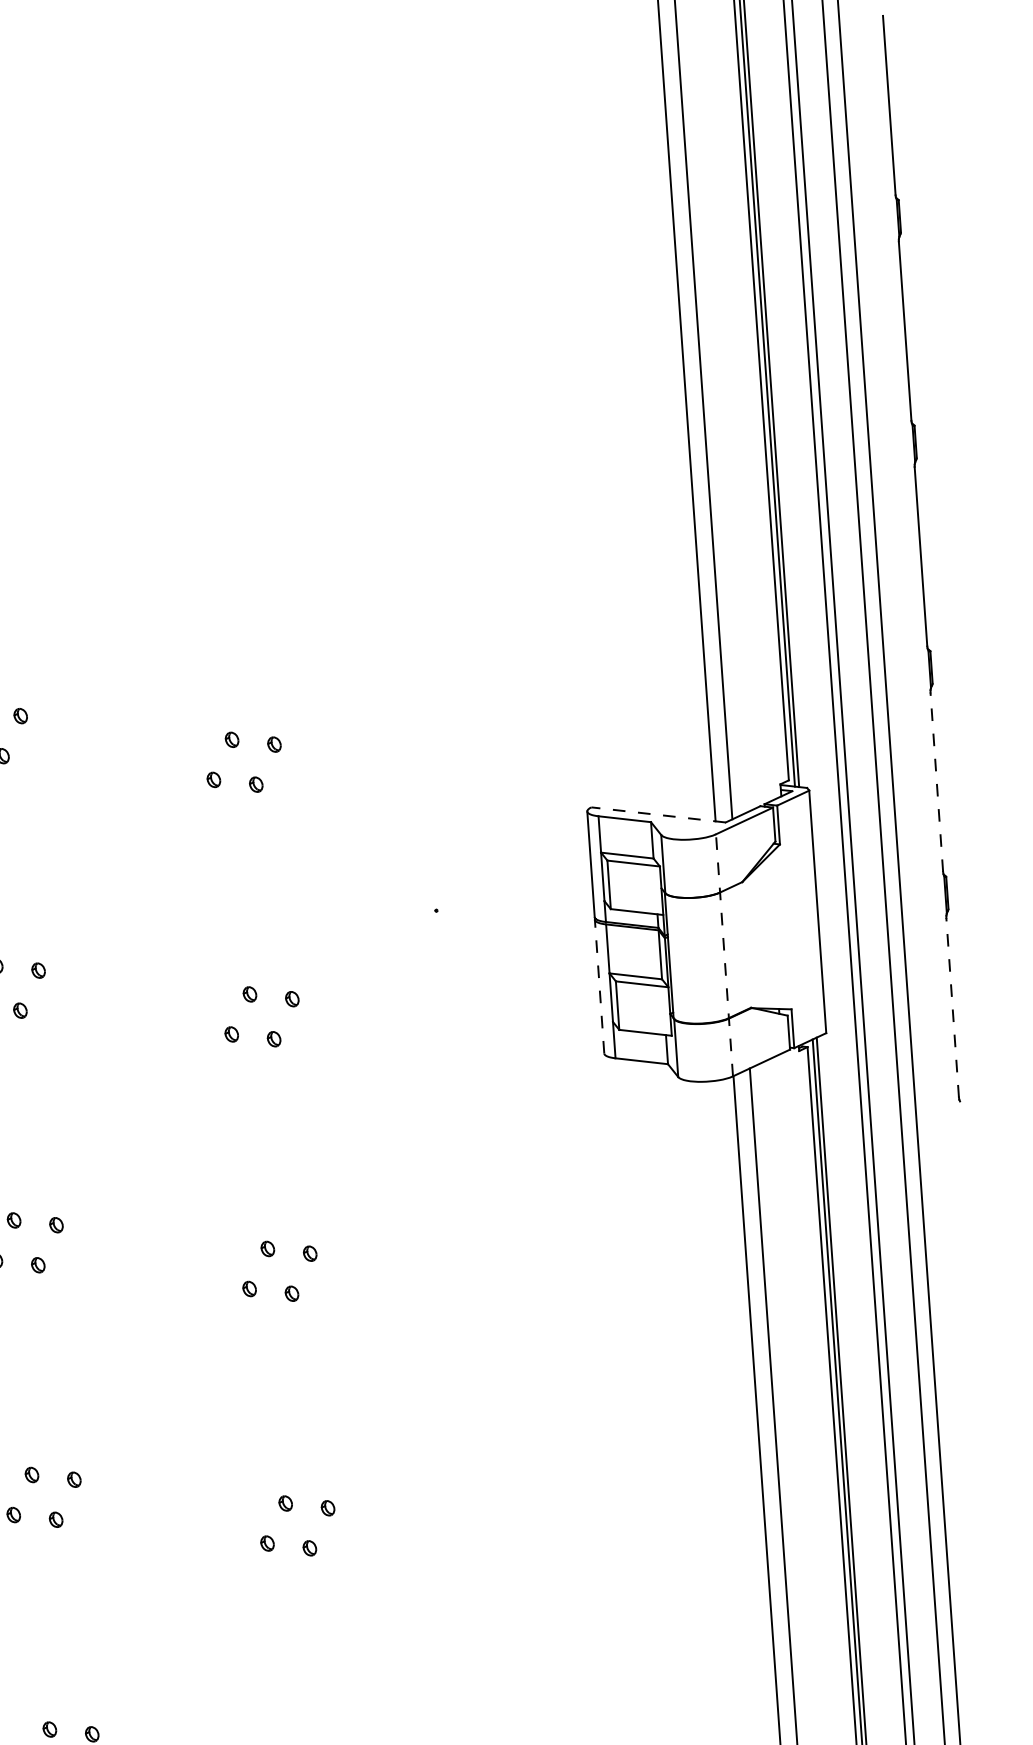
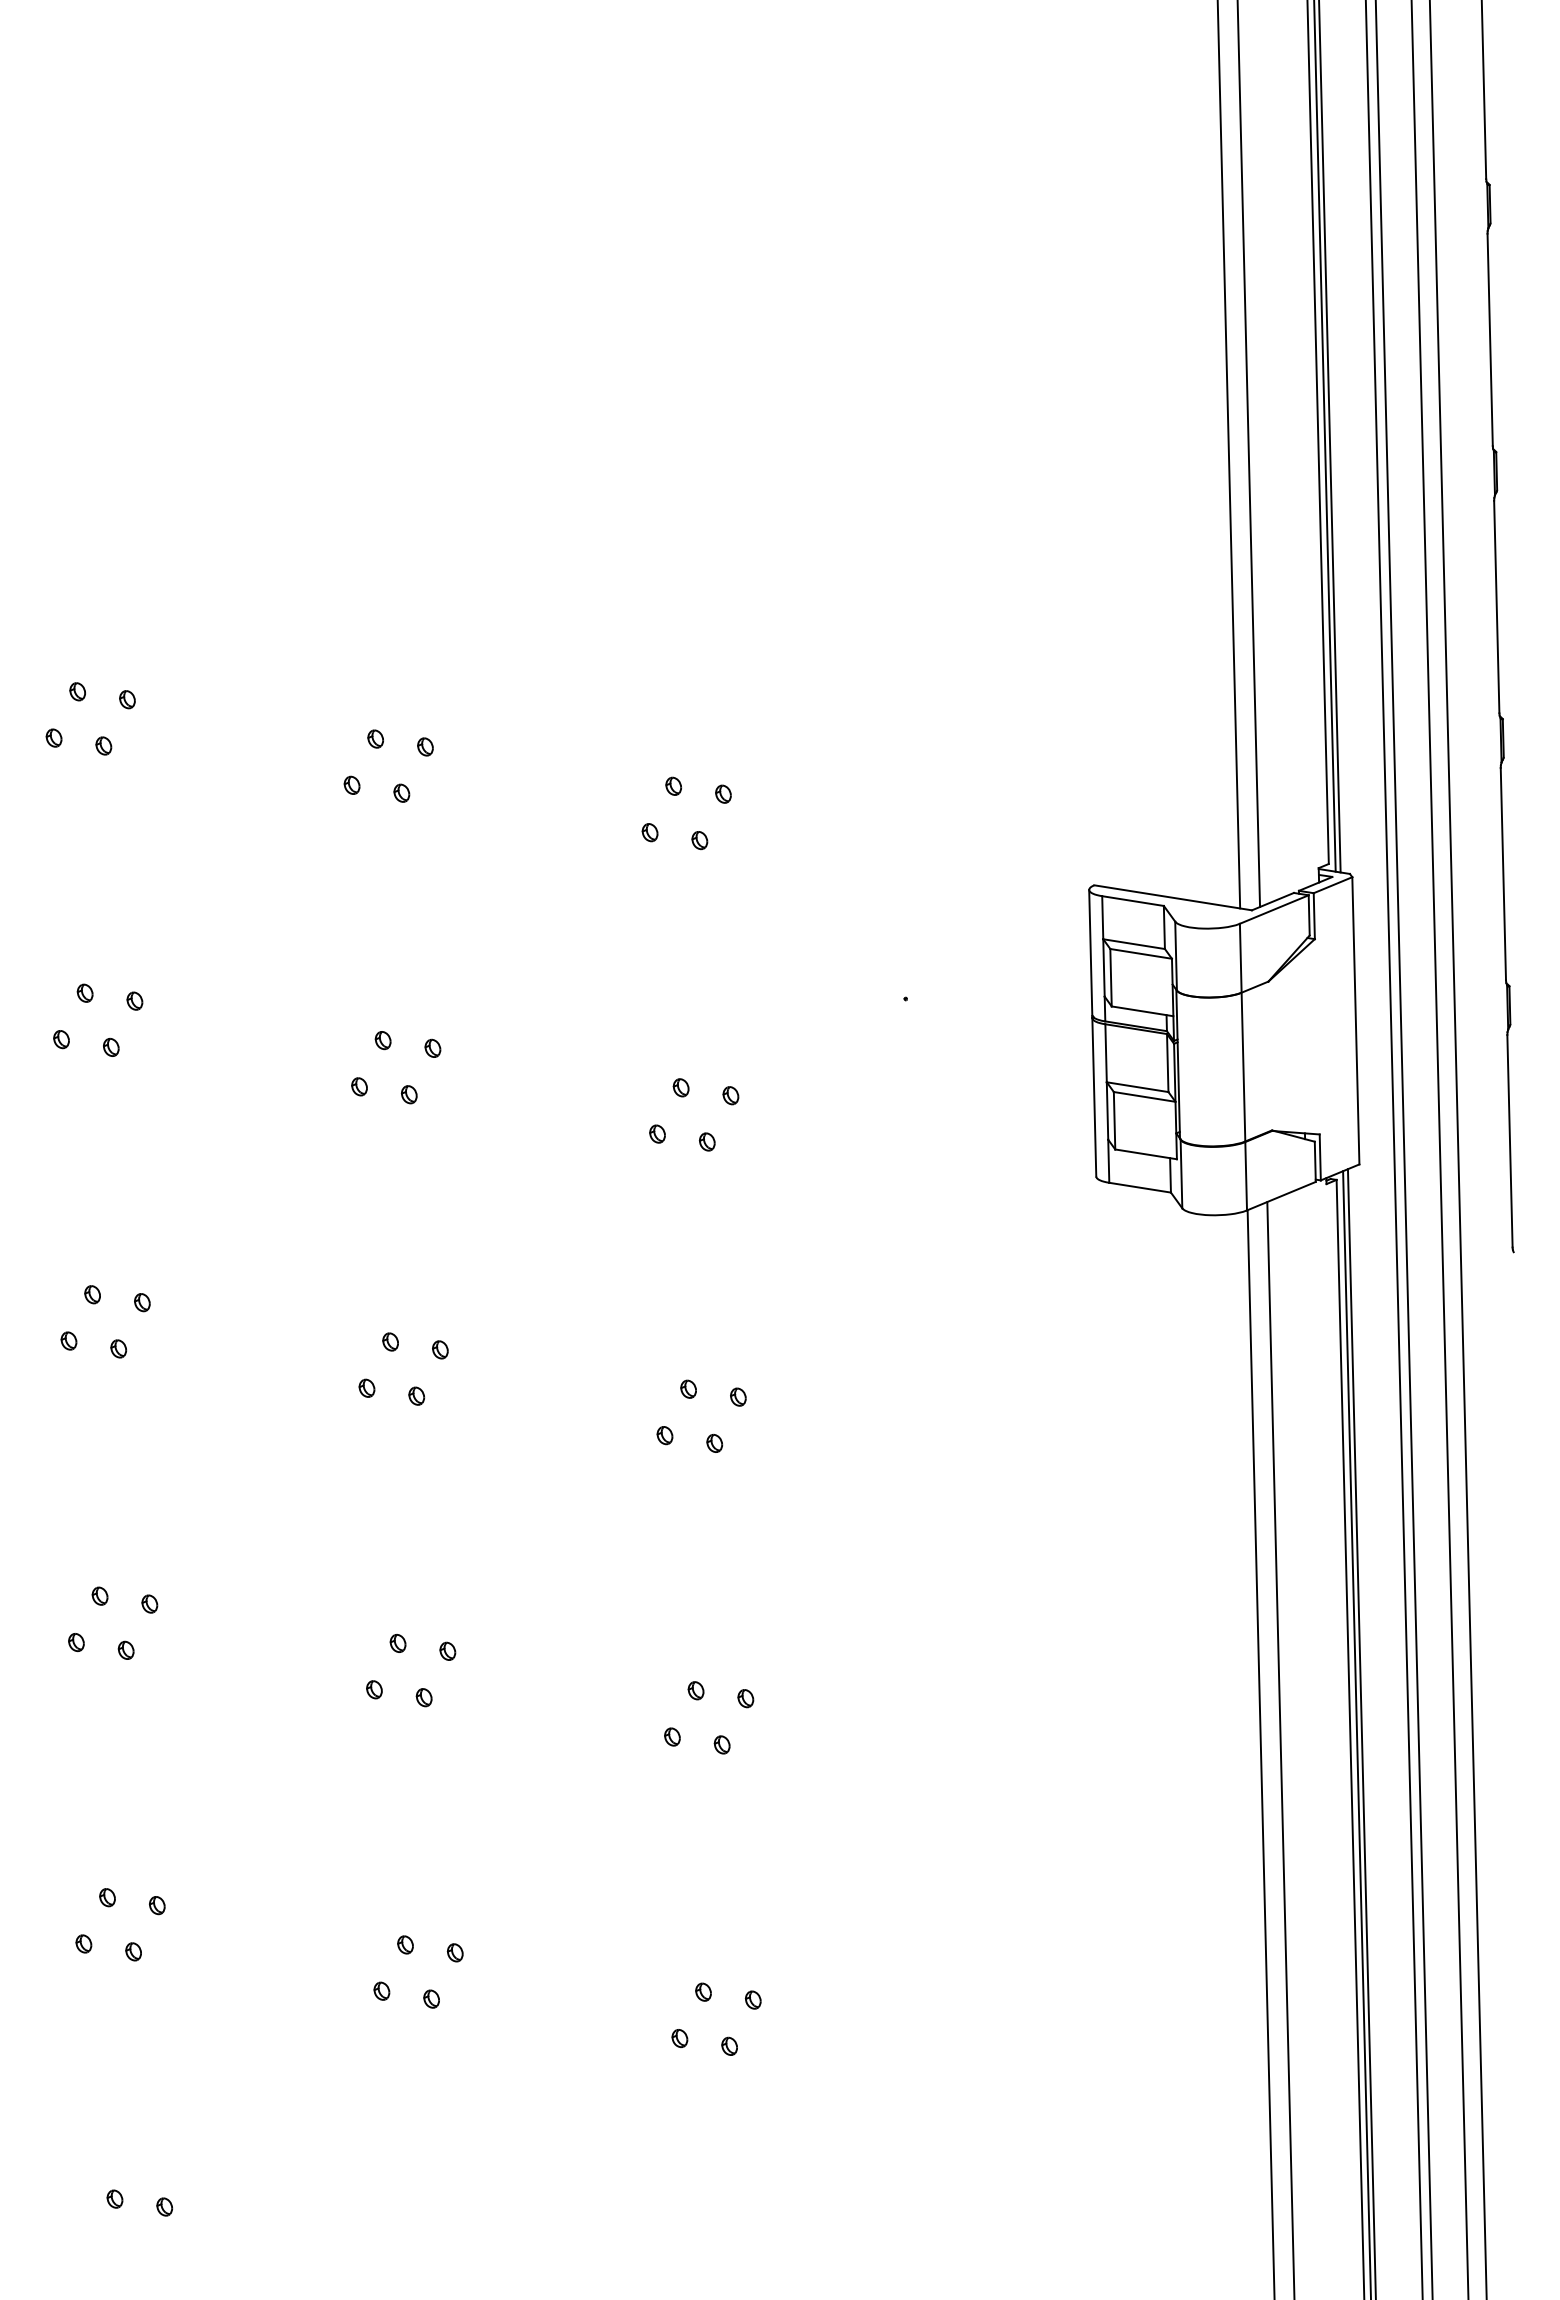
line: (936, 781) -> (1503, 873), dashed -> solid
line: (658, 814) -> (1173, 897), dashed -> solid
line: (724, 954) -> (1243, 1066), dashed -> solid
line: (599, 985) -> (1094, 1096), dashed -> solid
line: (952, 1007) -> (1509, 1140), dashed -> solid

